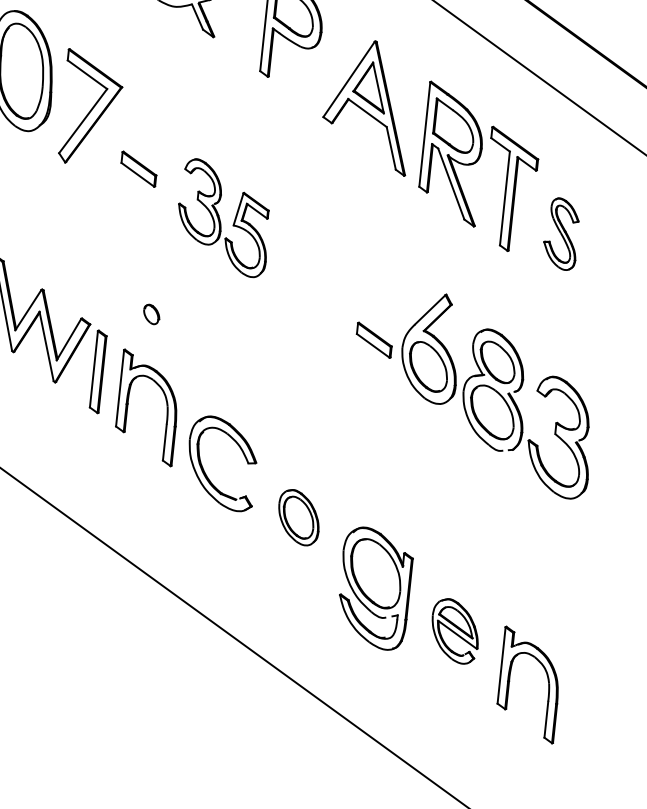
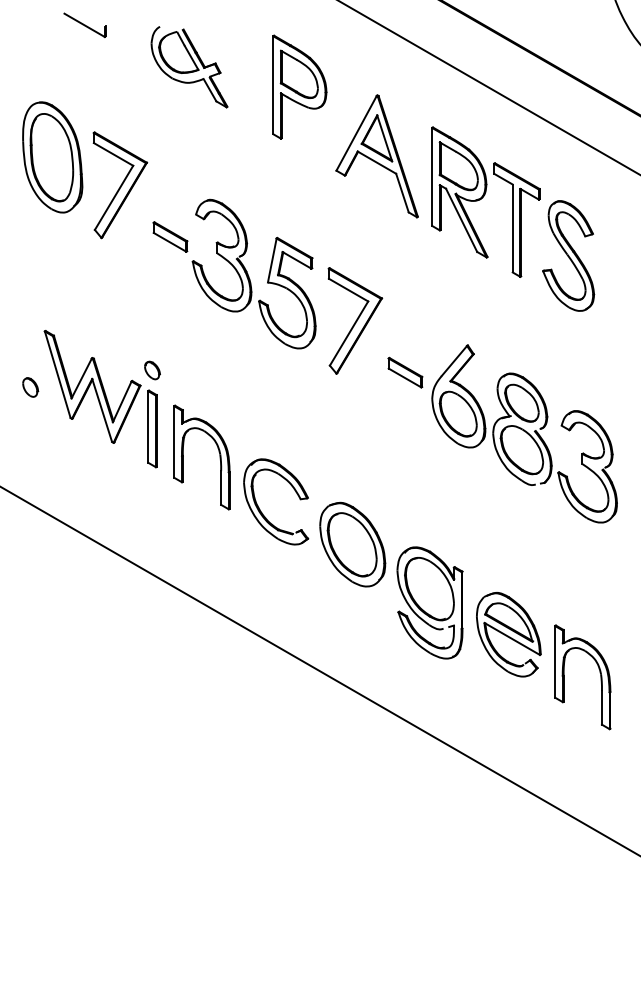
part: (223, 217) -> (253, 273), size x1.43
part: (561, 233) -> (568, 255), size x1.67
part: (326, 278) -> (355, 320), added
part: (151, 314) -> (152, 370), moved
part: (496, 394) -> (524, 433), moved
part: (298, 517) -> (352, 544), size x1.67
part: (454, 631) -> (508, 634), size x1.43

